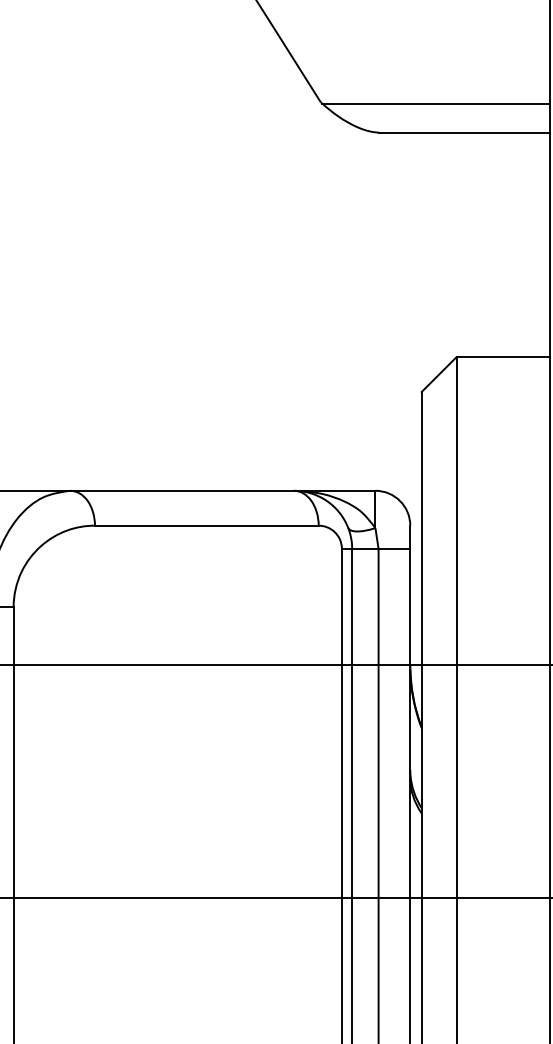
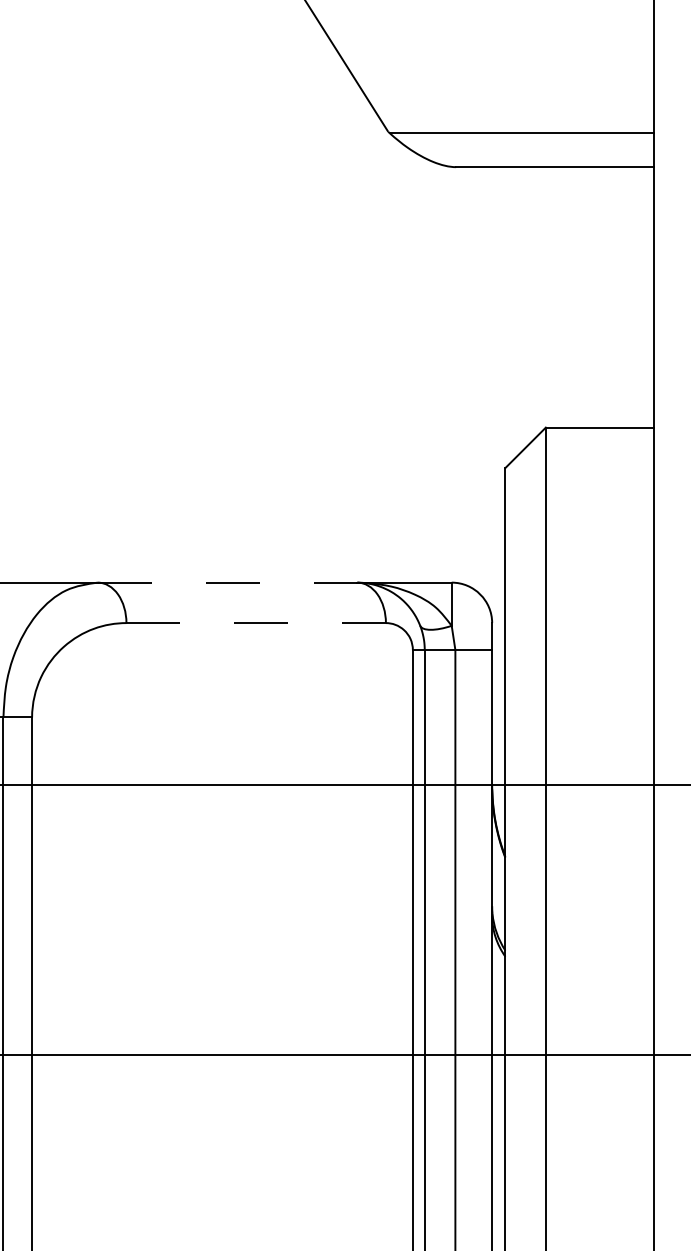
line: (182, 490) -> (227, 582), solid -> dashed
line: (207, 526) -> (256, 623), solid -> dashed

